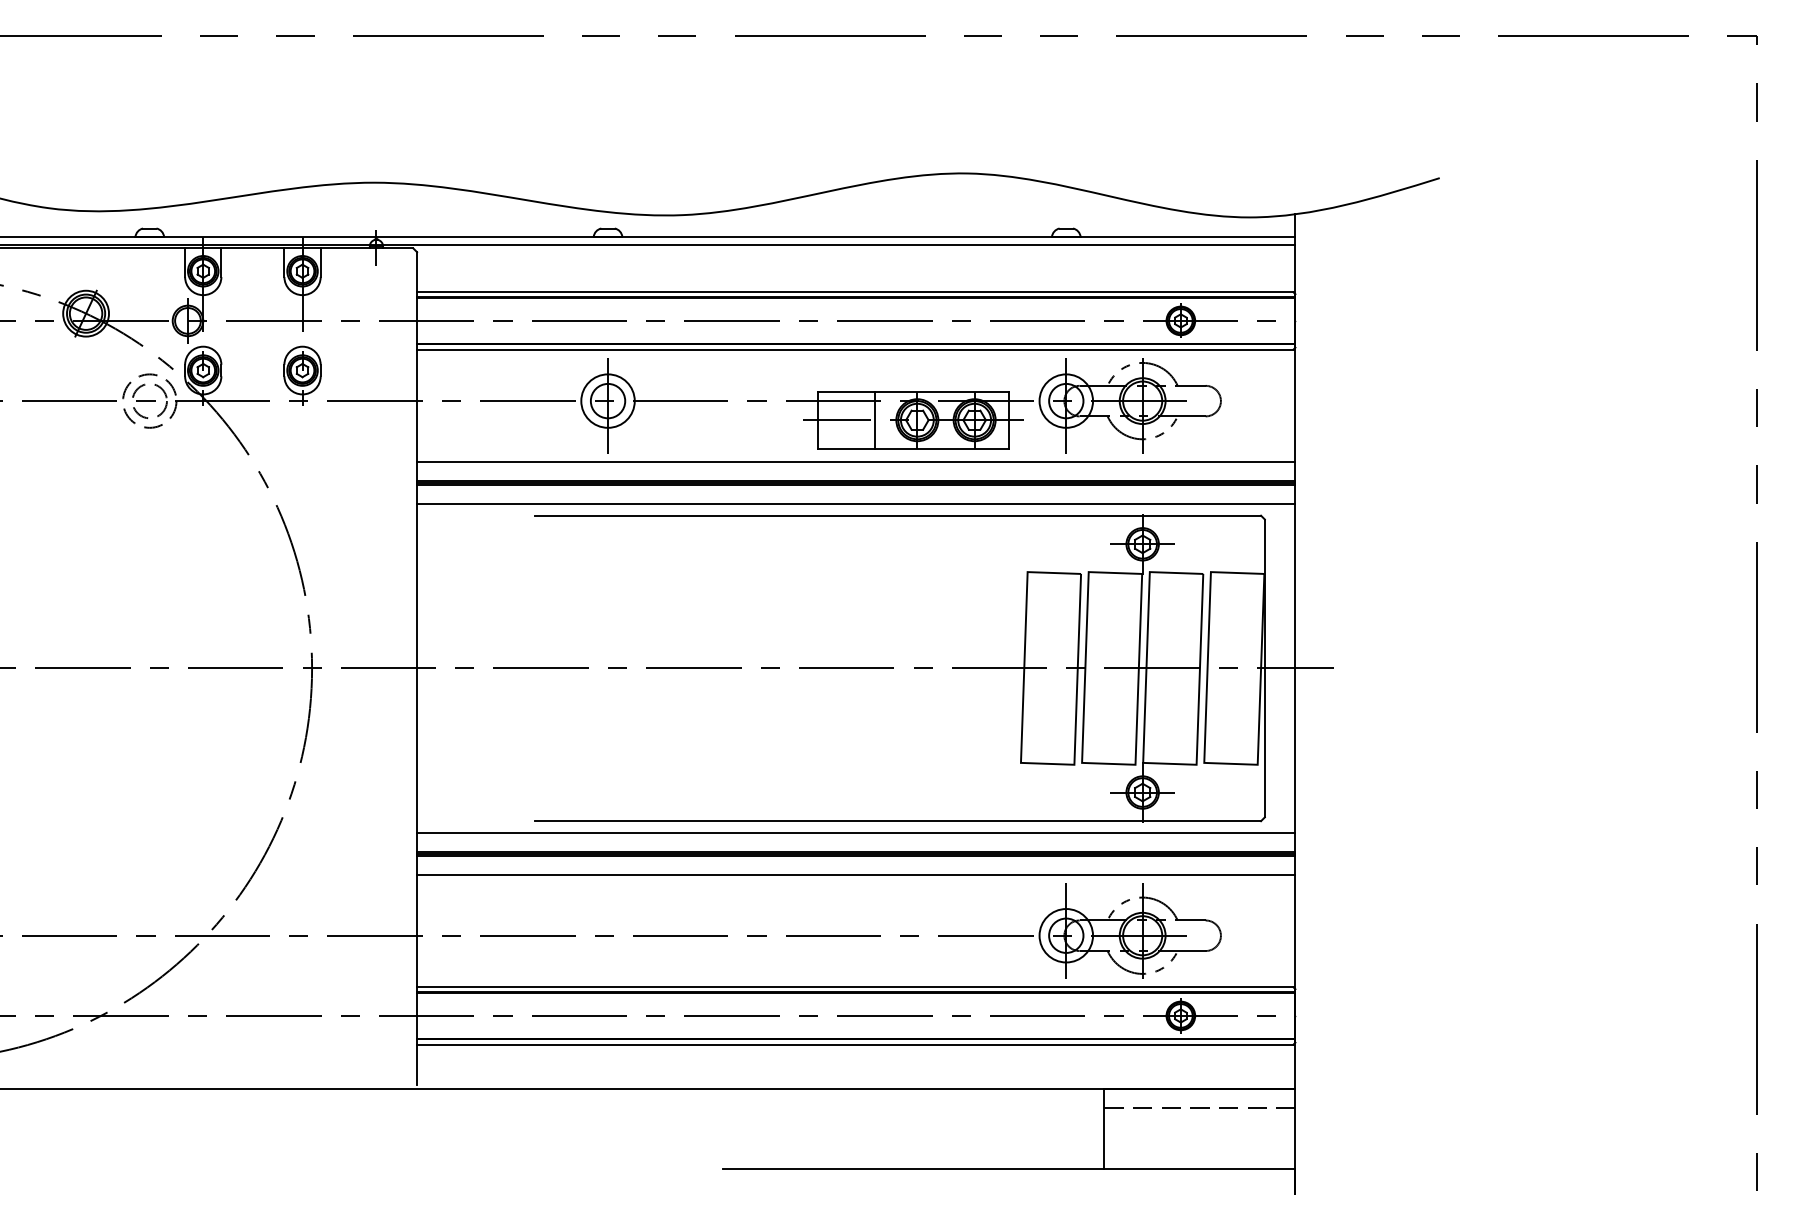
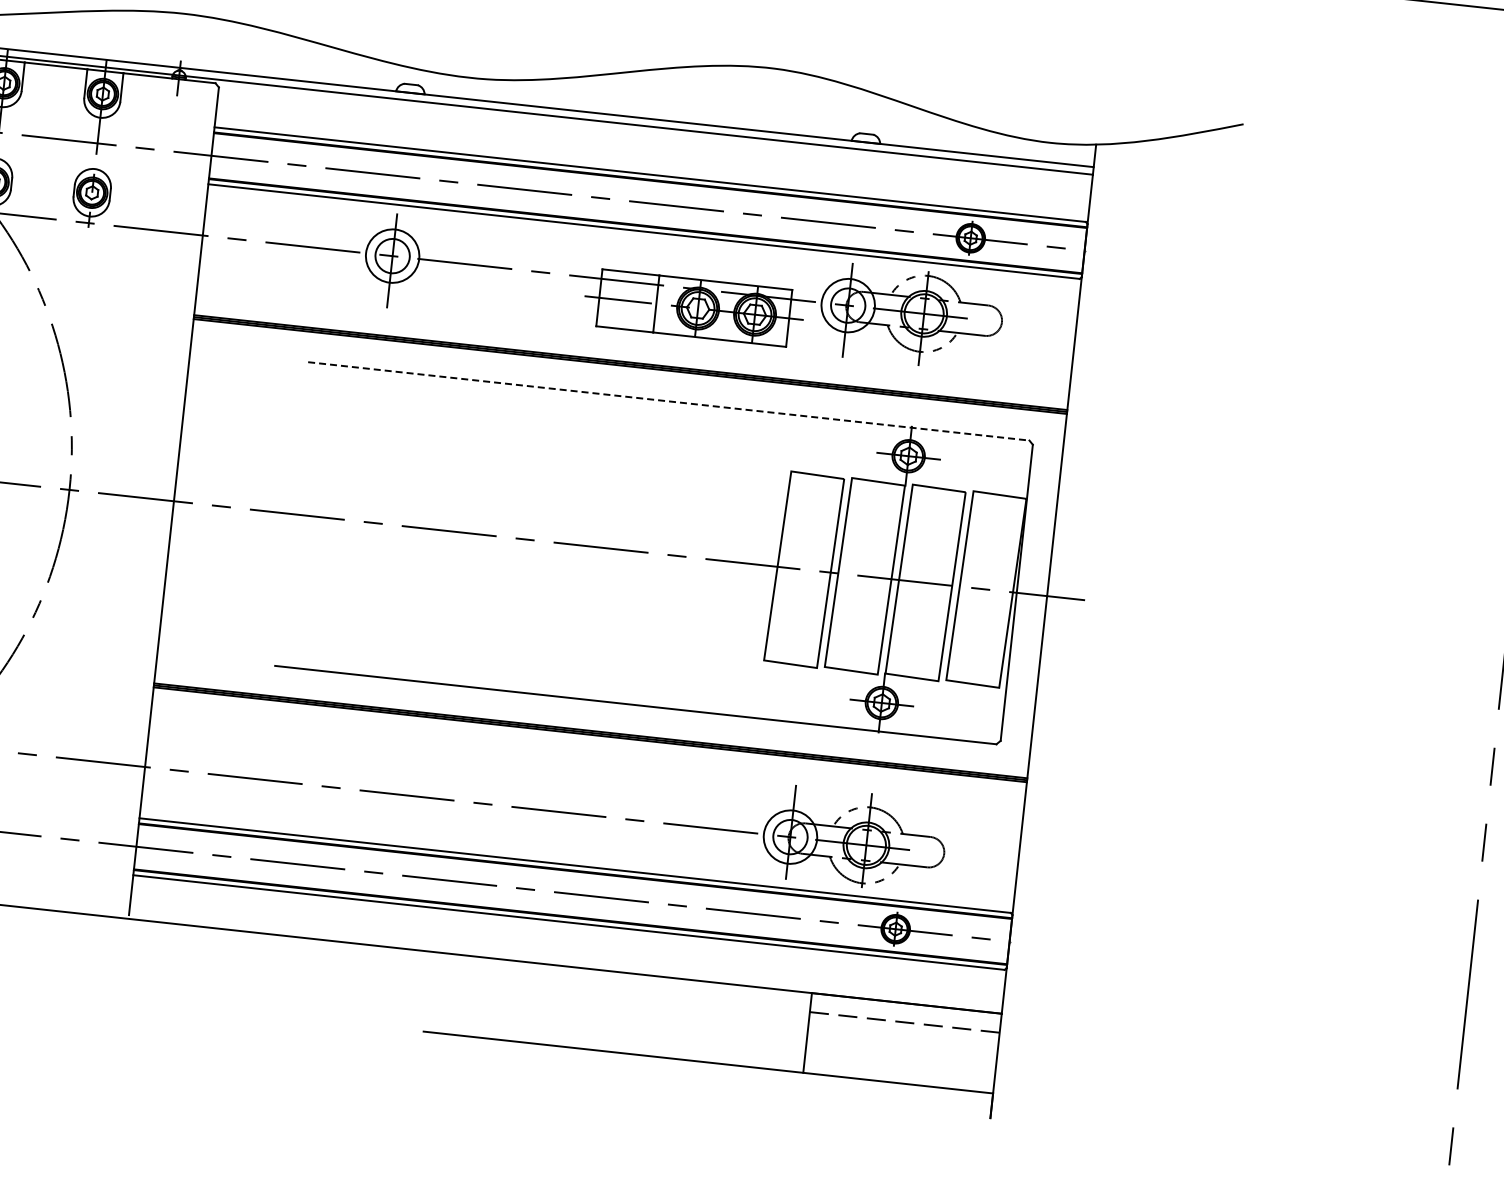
line: (856, 462) -> (633, 343), removed
line: (856, 504) -> (628, 385), removed
line: (898, 515) -> (669, 401), solid -> dashed
line: (856, 832) -> (593, 711), removed
line: (856, 874) -> (588, 753), removed

